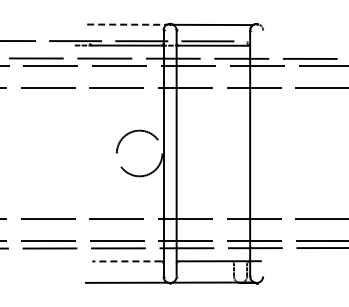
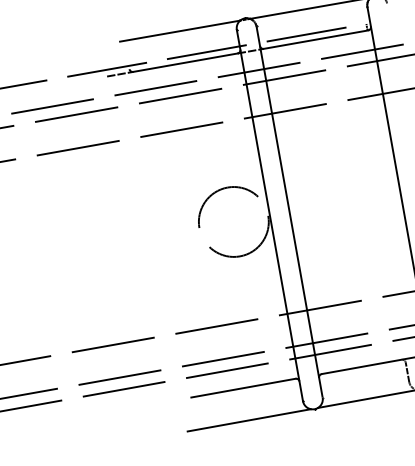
line: (126, 24) -> (179, 31), dashed -> solid
line: (126, 261) -> (243, 388), dashed -> solid

